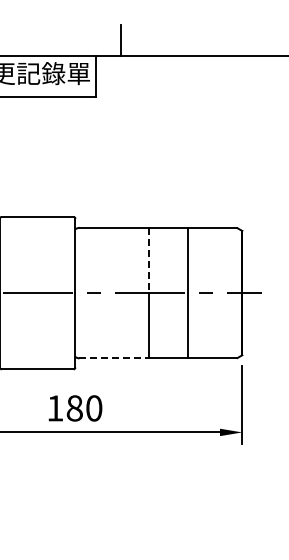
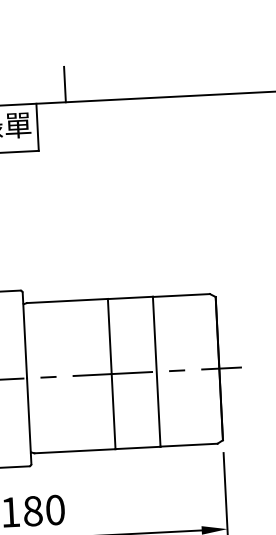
line: (148, 260) -> (109, 336), dashed -> solid
line: (114, 358) -> (75, 451), dashed -> solid

